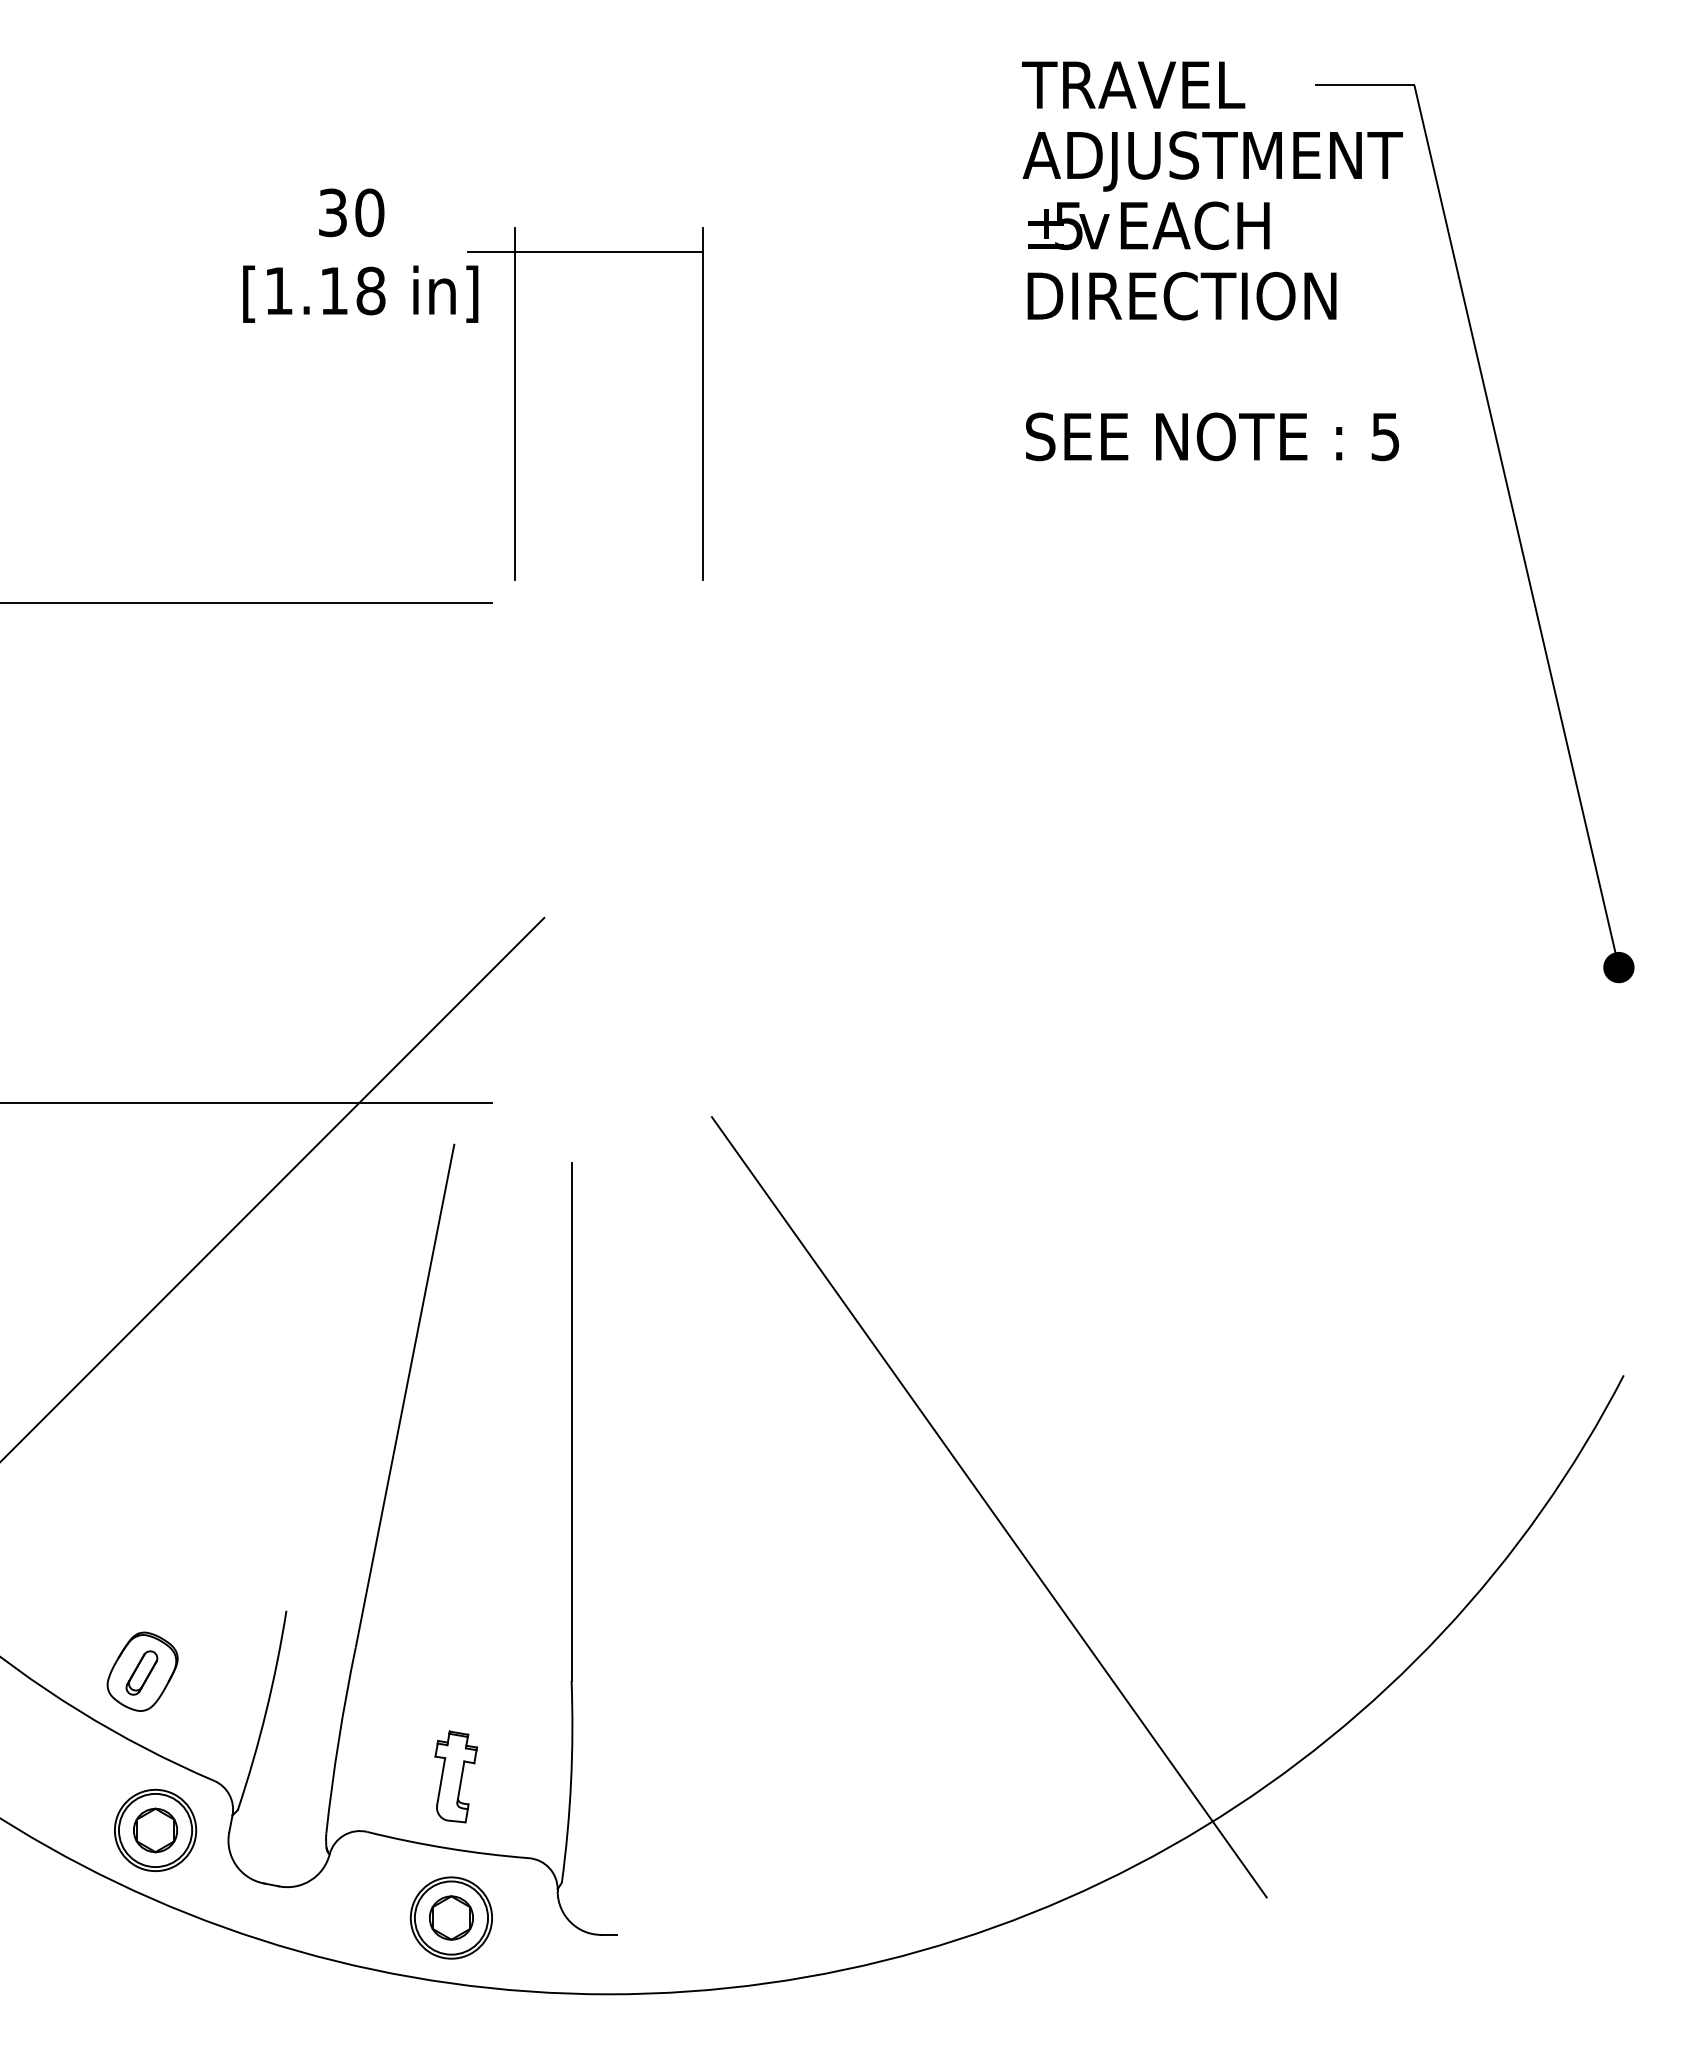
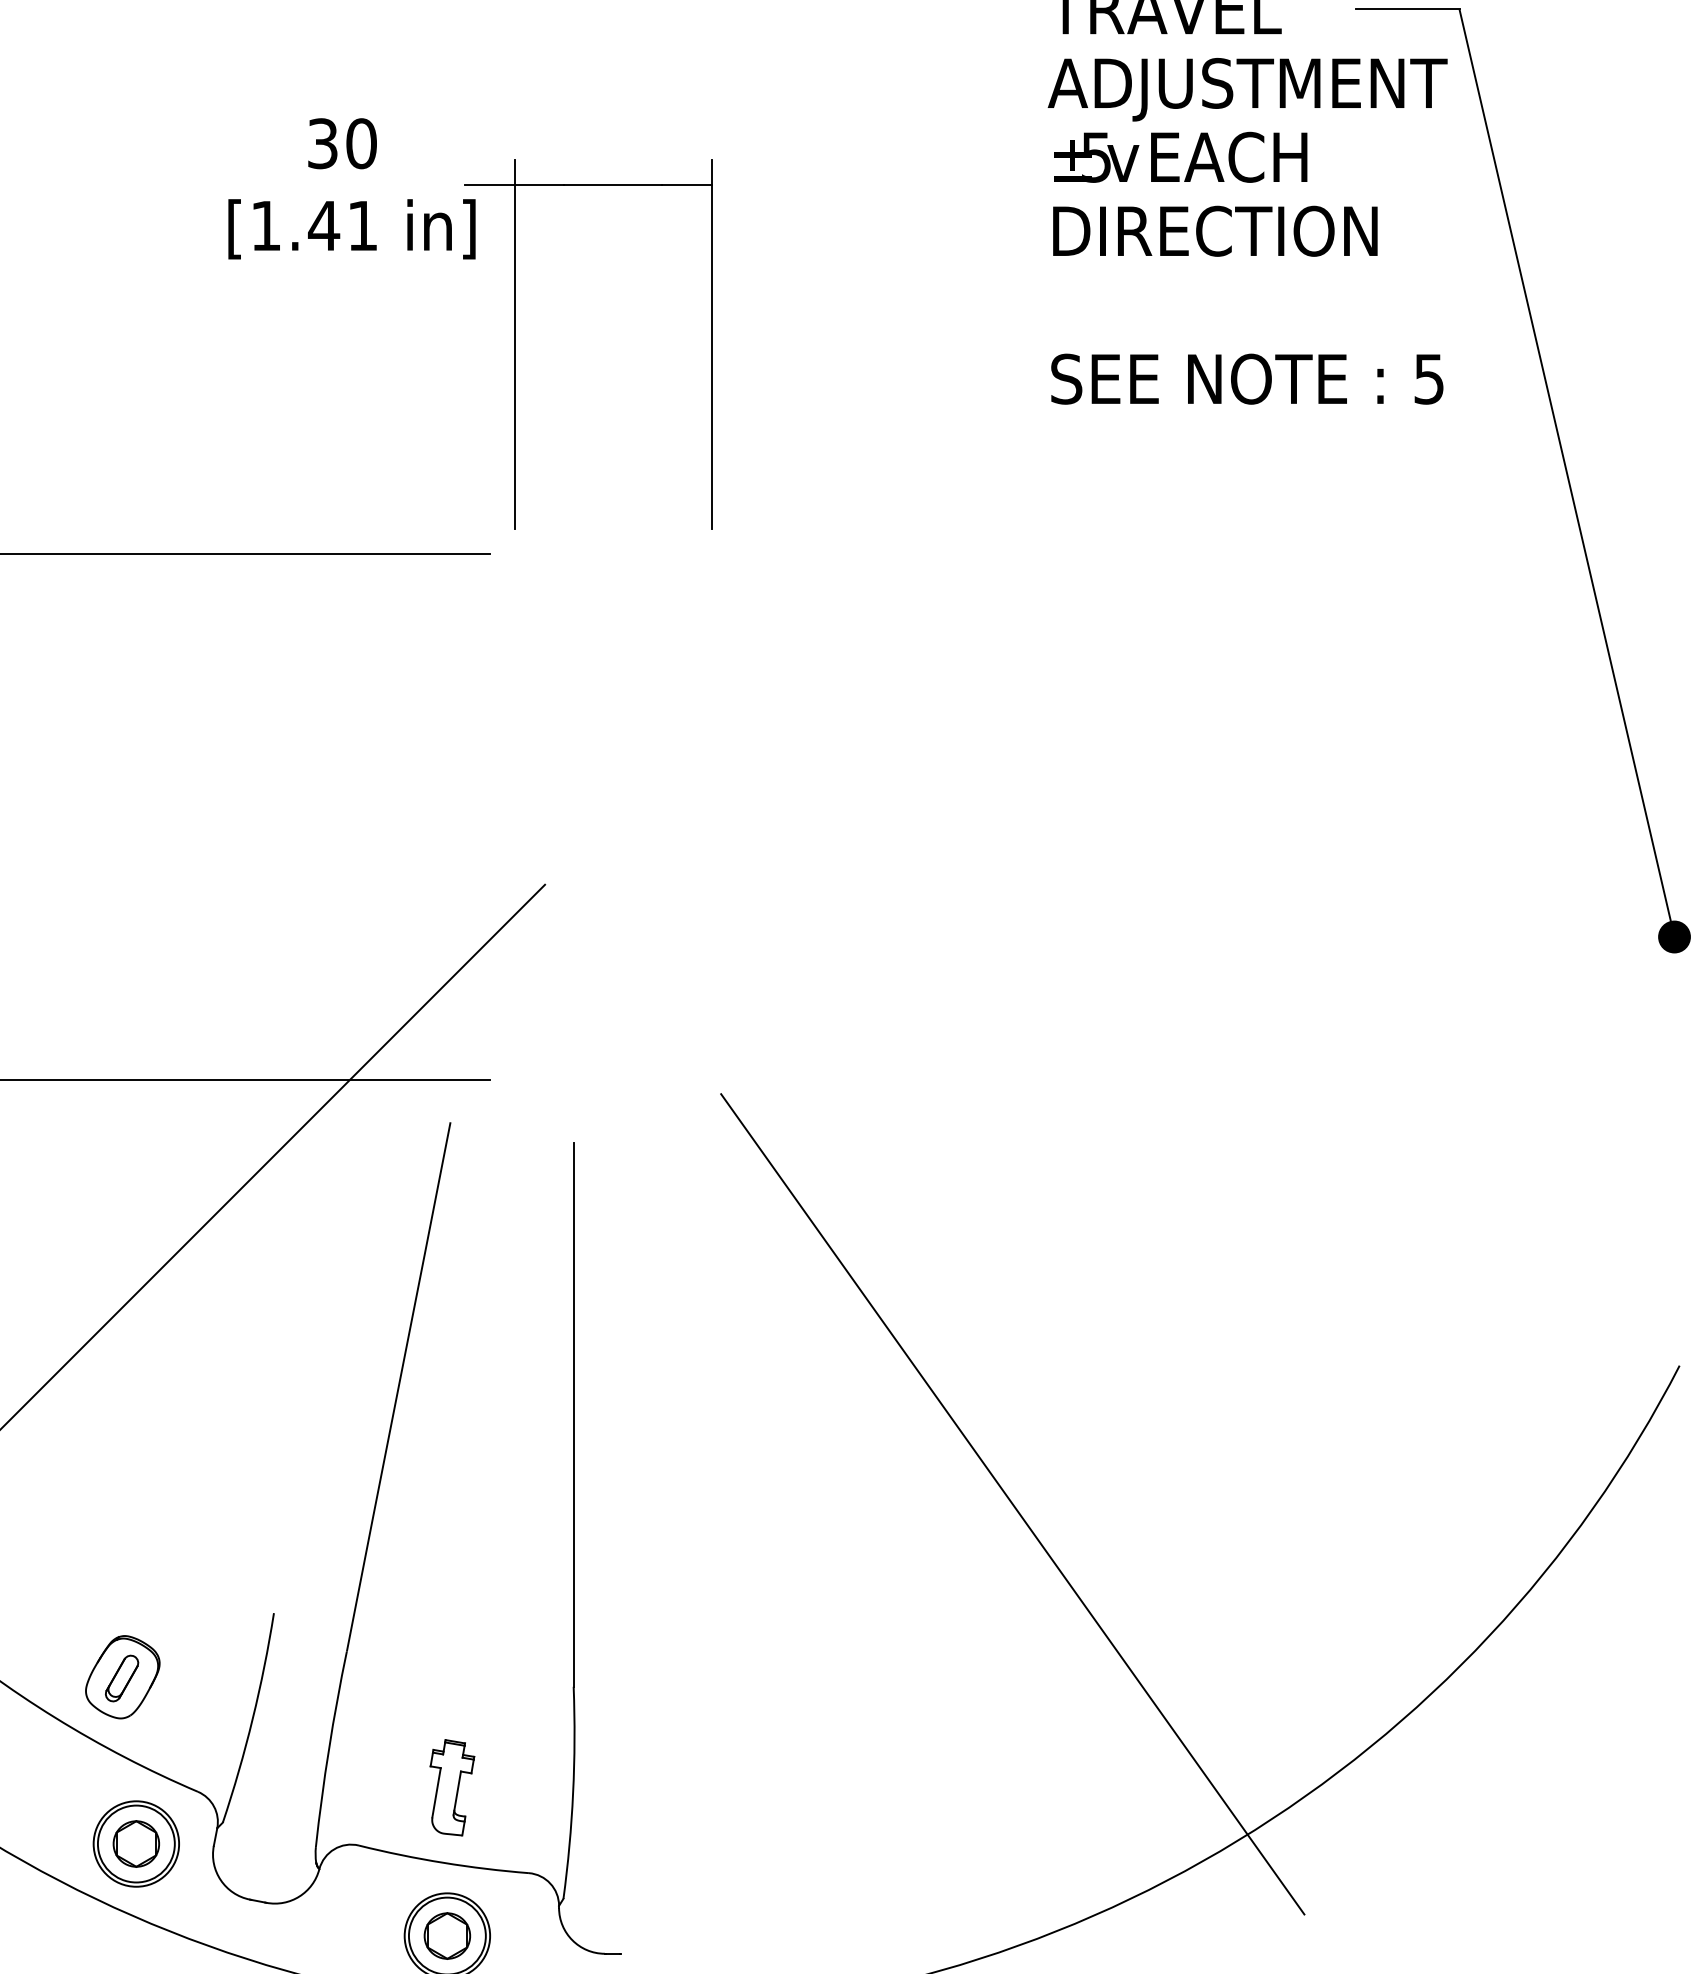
text: (351, 290) -> (342, 225), [1.18 -> [1.41

